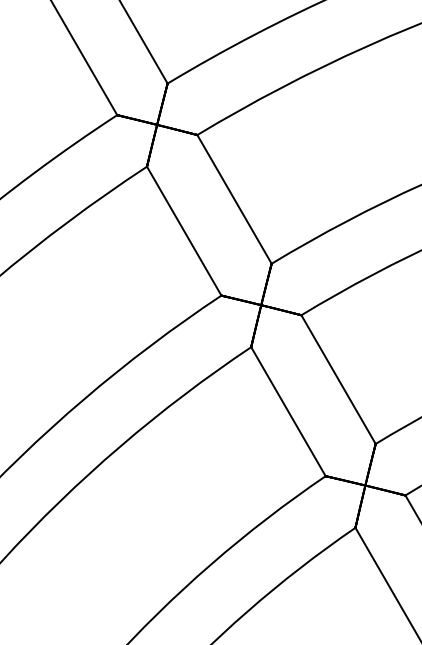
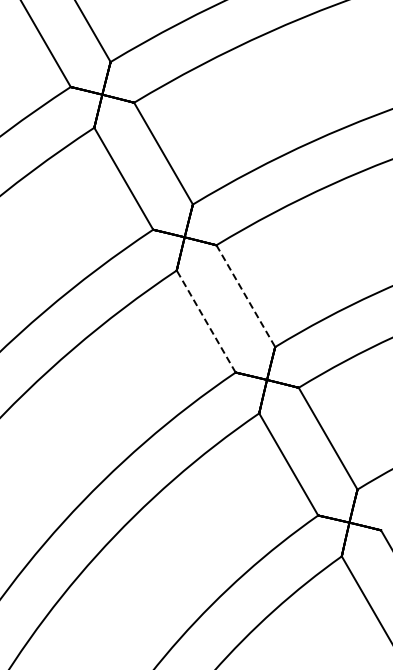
line: (338, 380) -> (245, 296), solid -> dashed
line: (288, 411) -> (206, 321), solid -> dashed

